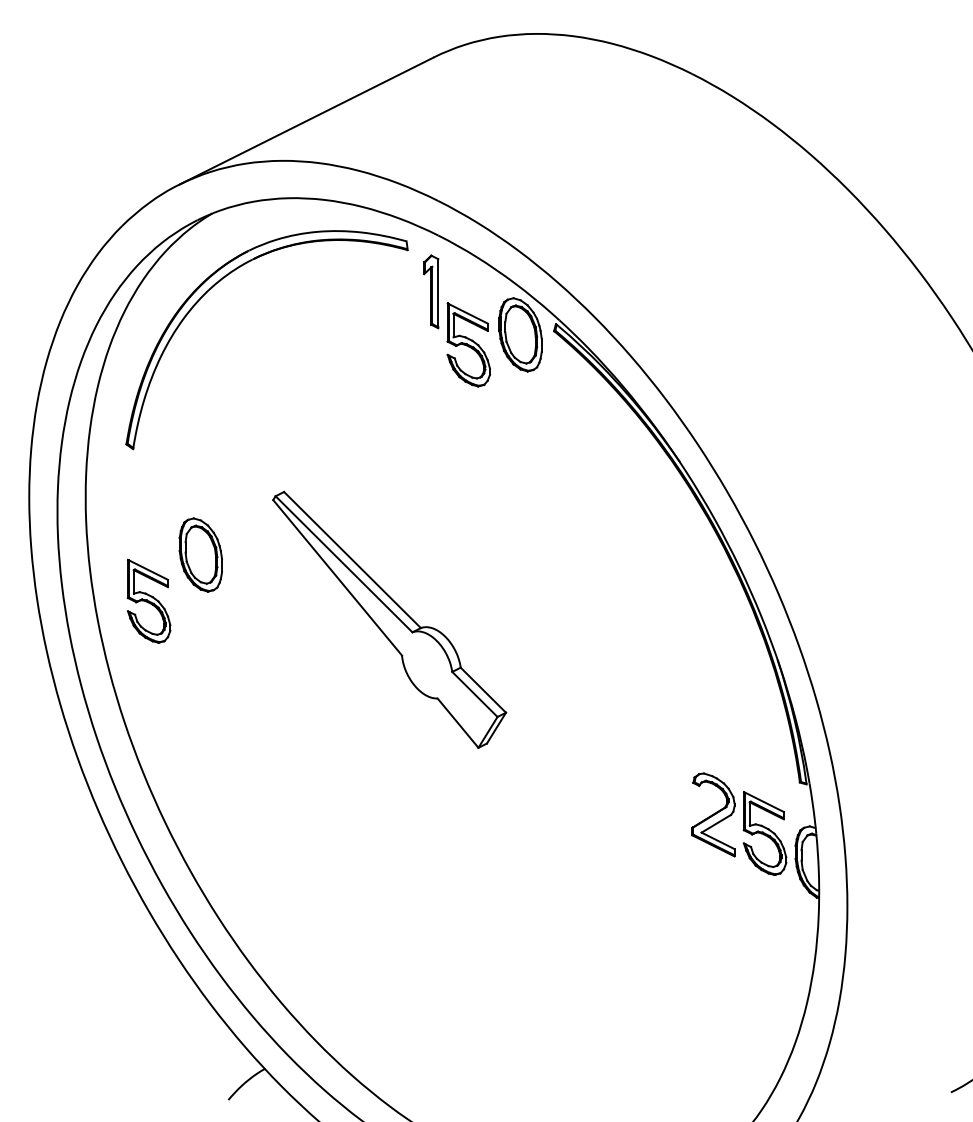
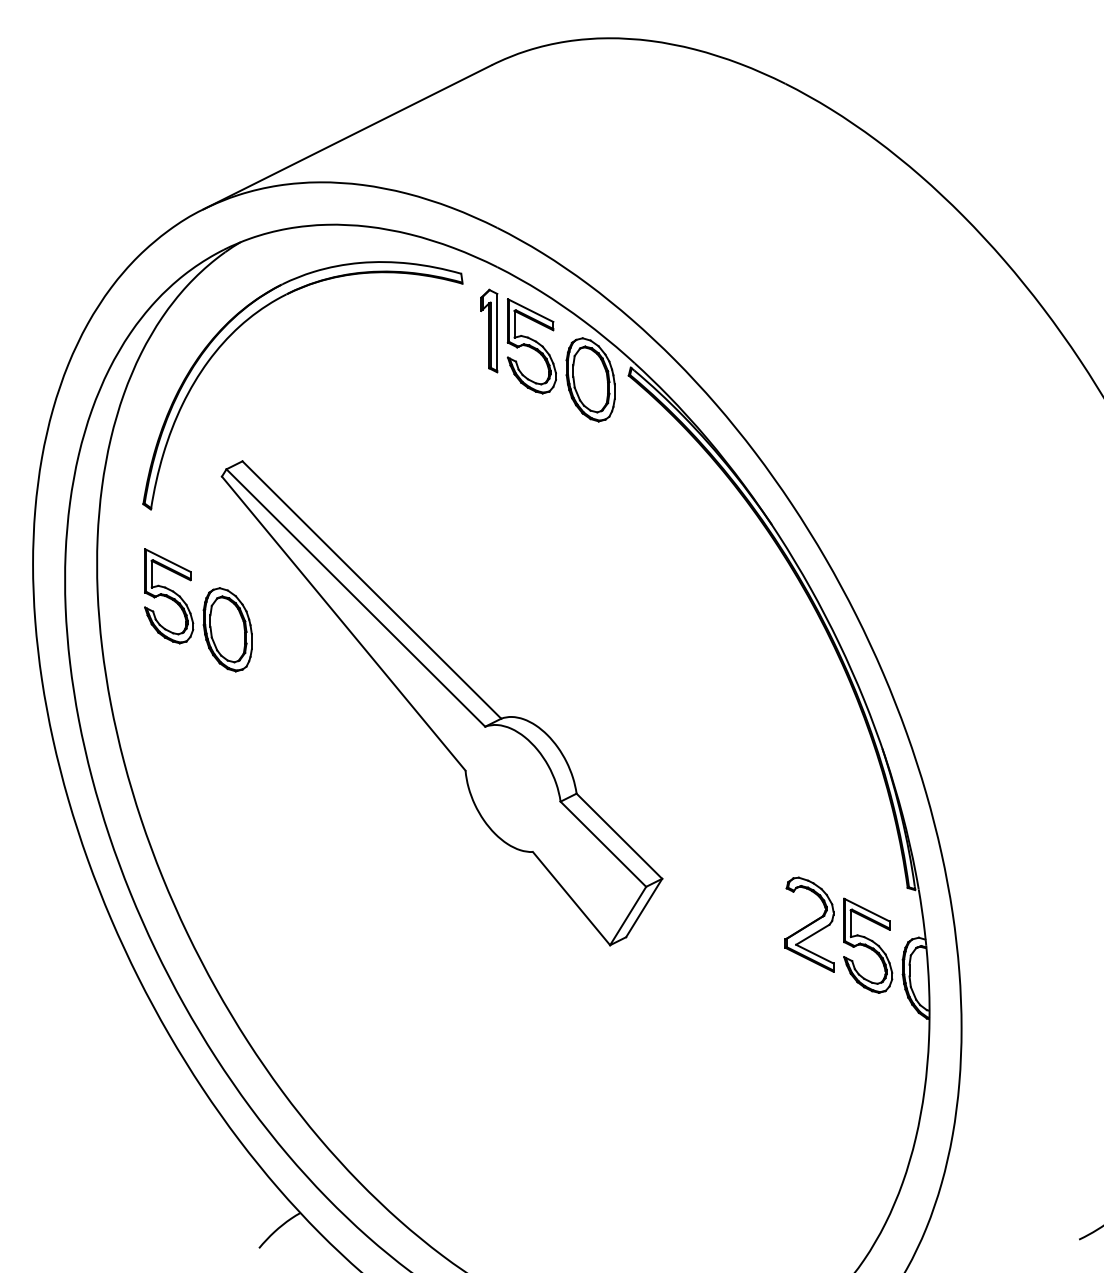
part: (468, 345) -> (531, 346), moved
part: (149, 601) -> (169, 596), moved
part: (389, 620) -> (441, 703), size x1.67

